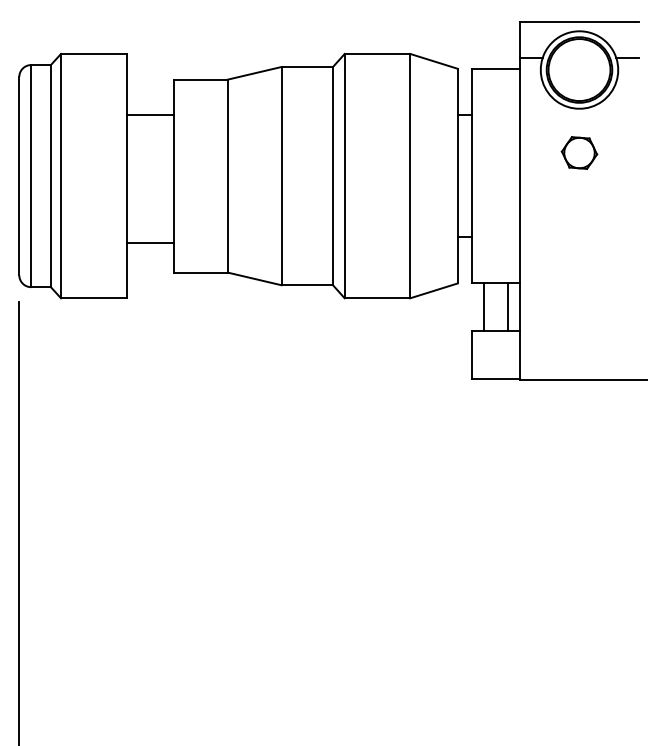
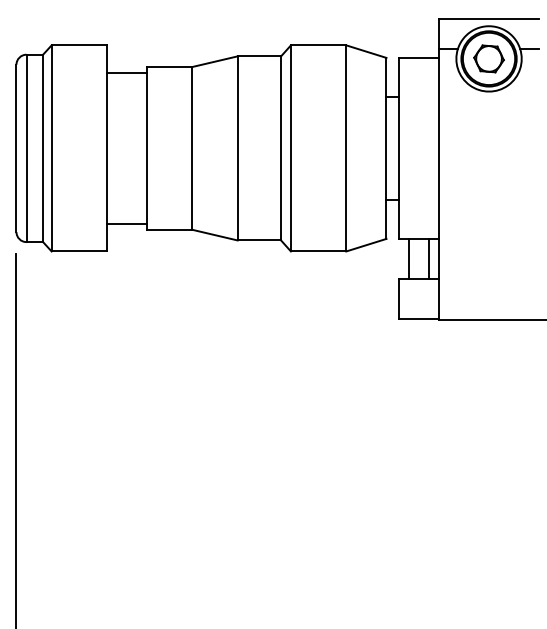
line: (150, 114) -> (127, 72), moved
part: (579, 152) -> (489, 58), moved
line: (150, 242) -> (127, 223), moved

